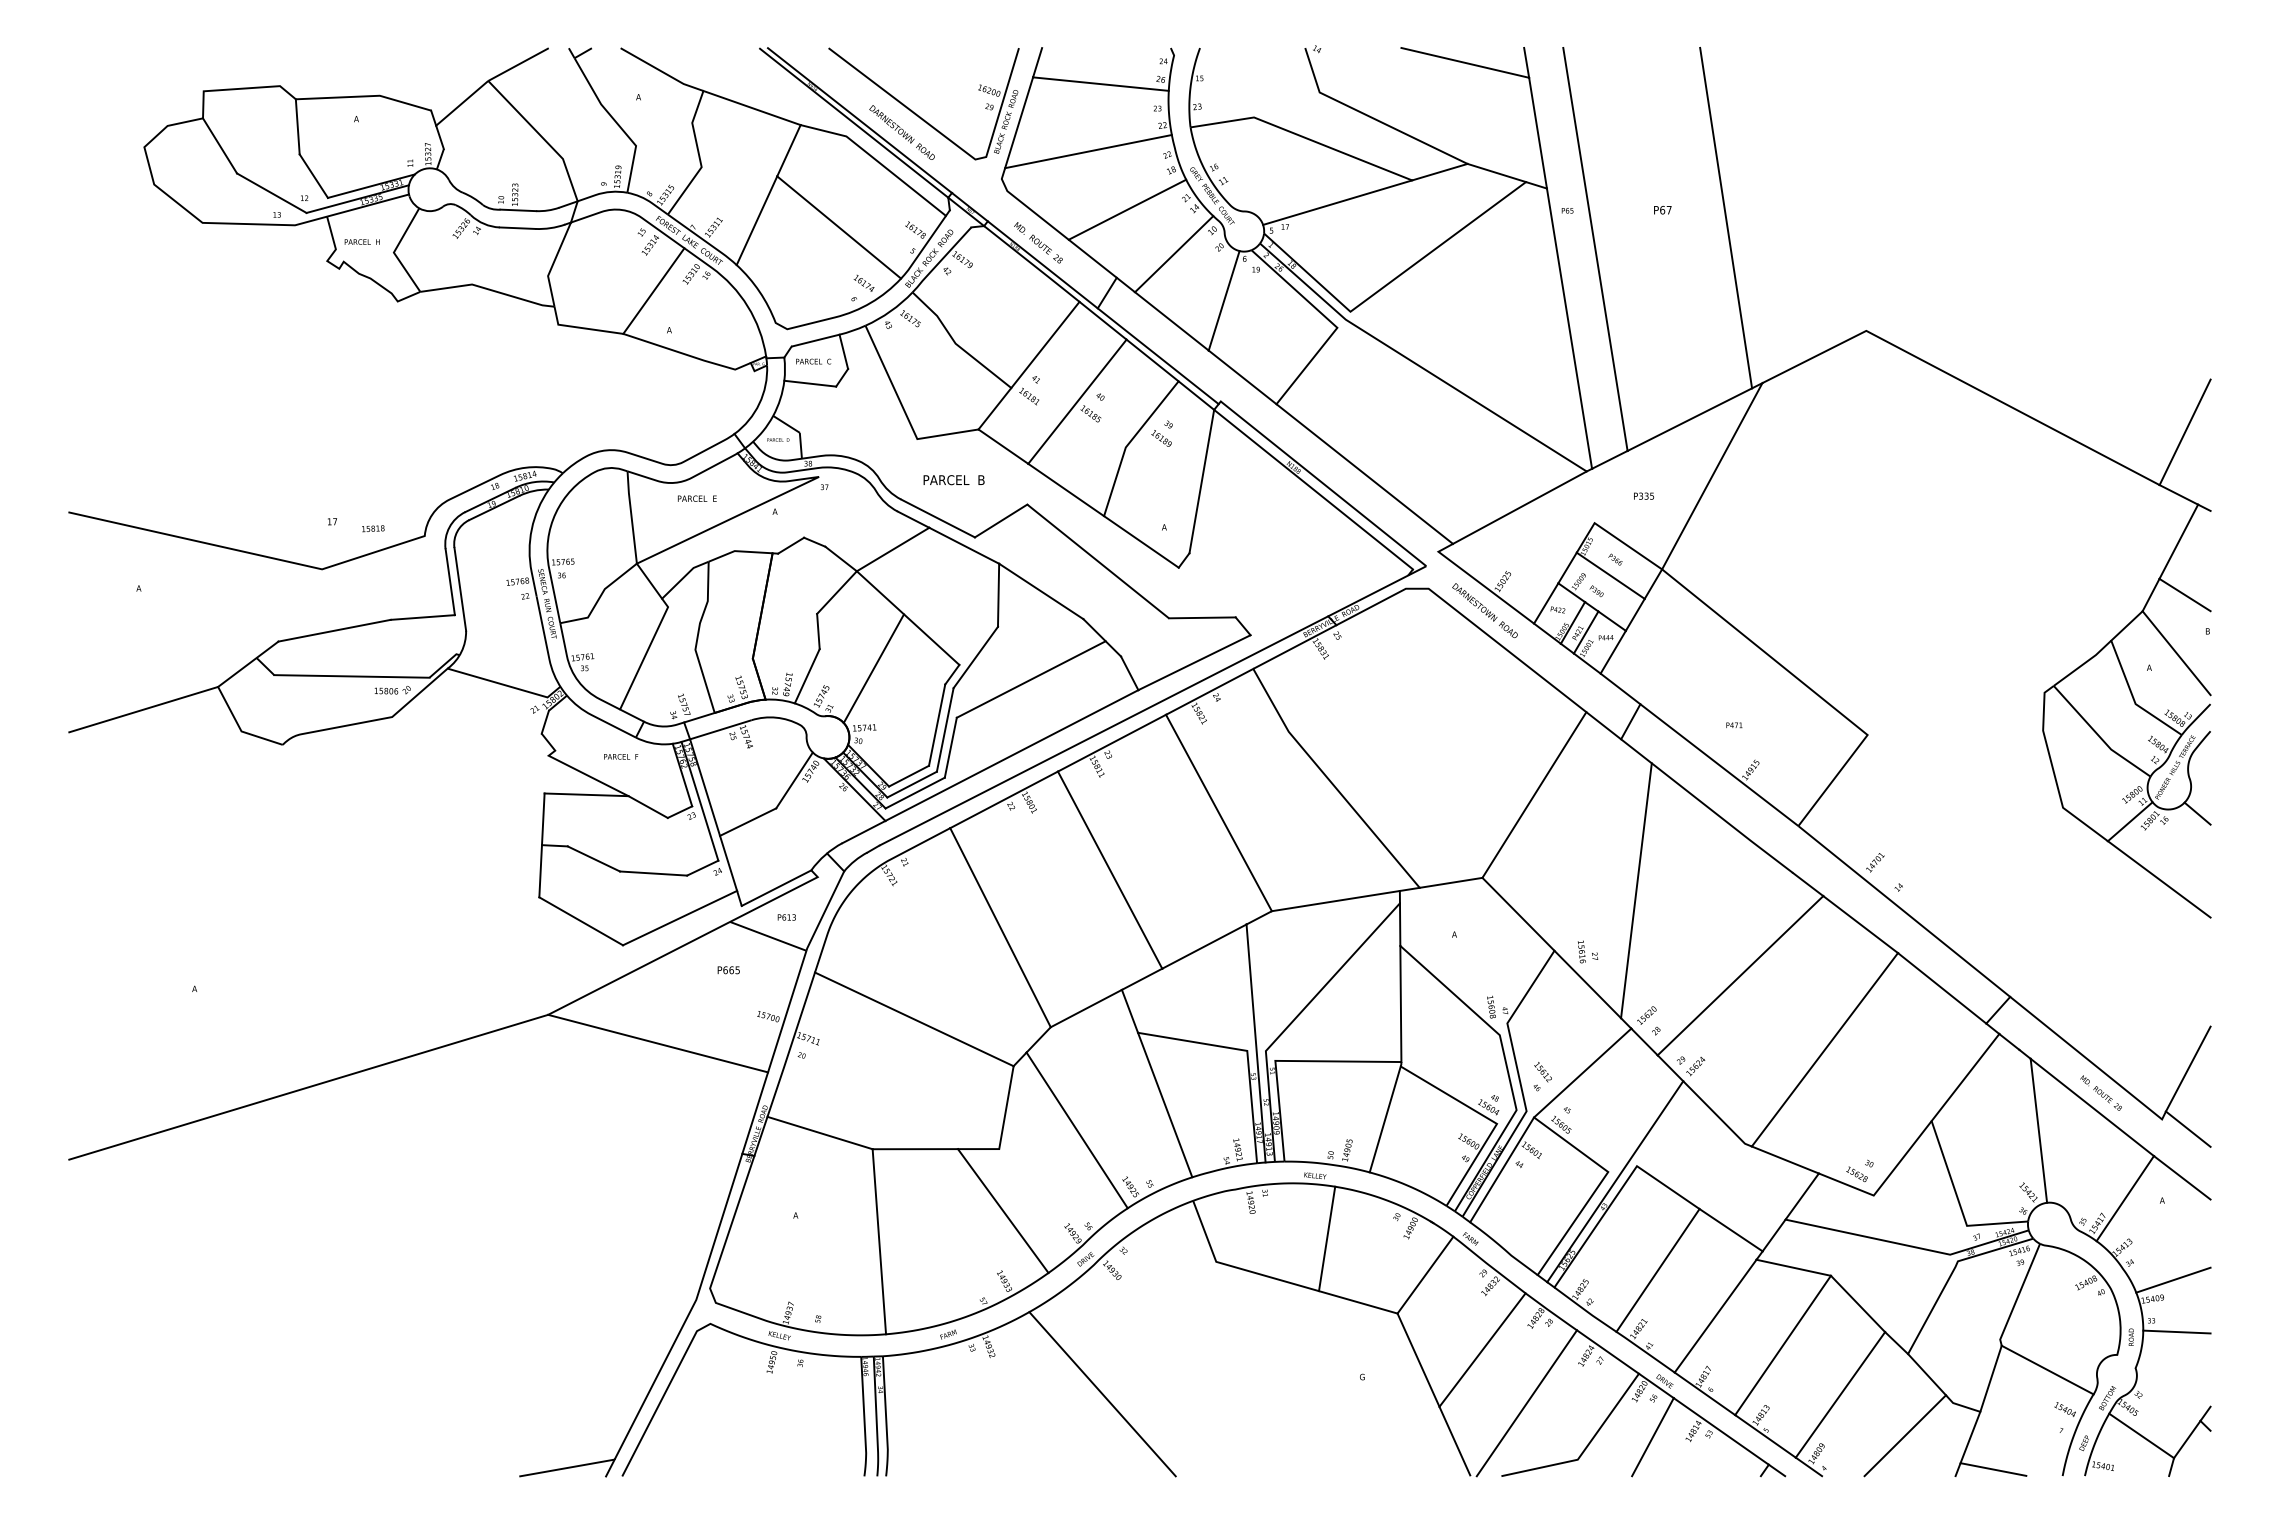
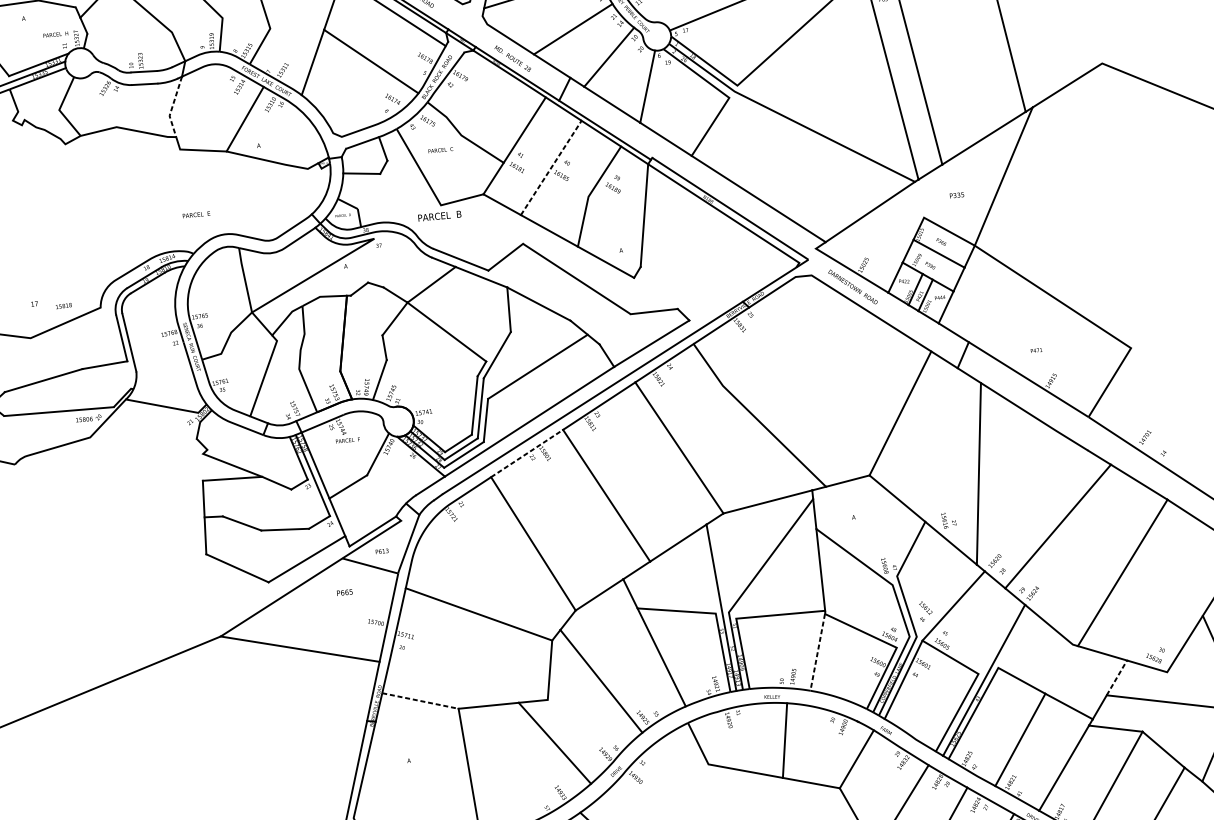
text: (361, 241) -> (55, 34), moved
line: (553, 264) -> (172, 107), solid -> dashed
text: (813, 361) -> (440, 150), moved
line: (1077, 401) -> (551, 167), solid -> dashed
text: (953, 480) -> (439, 216), moved
text: (697, 498) -> (196, 214), moved
line: (873, 668) -> (426, 369), removed
text: (621, 756) -> (348, 440), moved
line: (1004, 799) -> (527, 453), solid -> dashed
line: (1385, 1119) -> (817, 652), solid -> dashed
line: (820, 1133) -> (420, 701), solid -> dashed
line: (1802, 1196) -> (1117, 677), solid -> dashed

